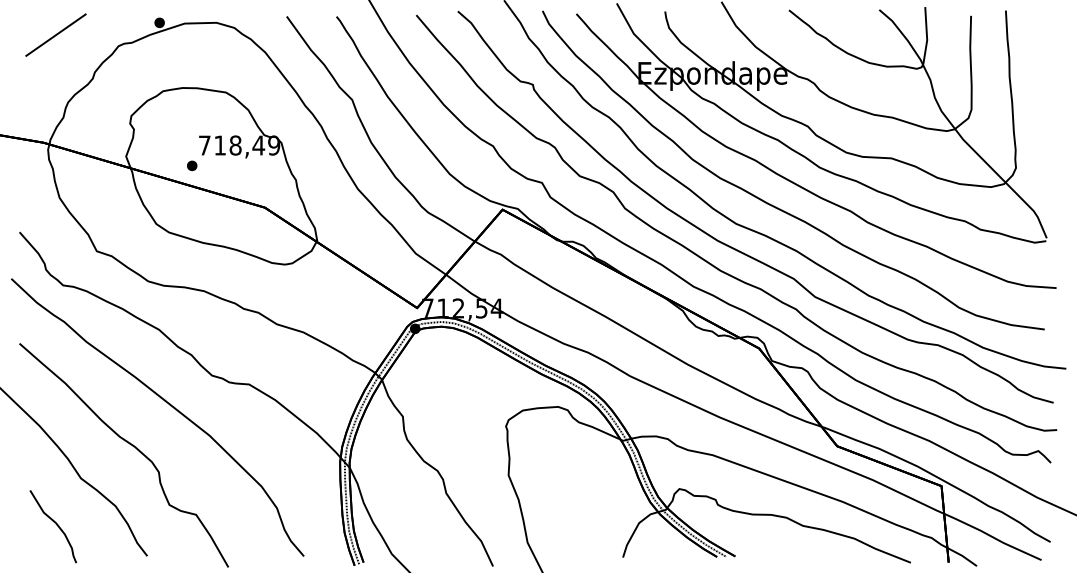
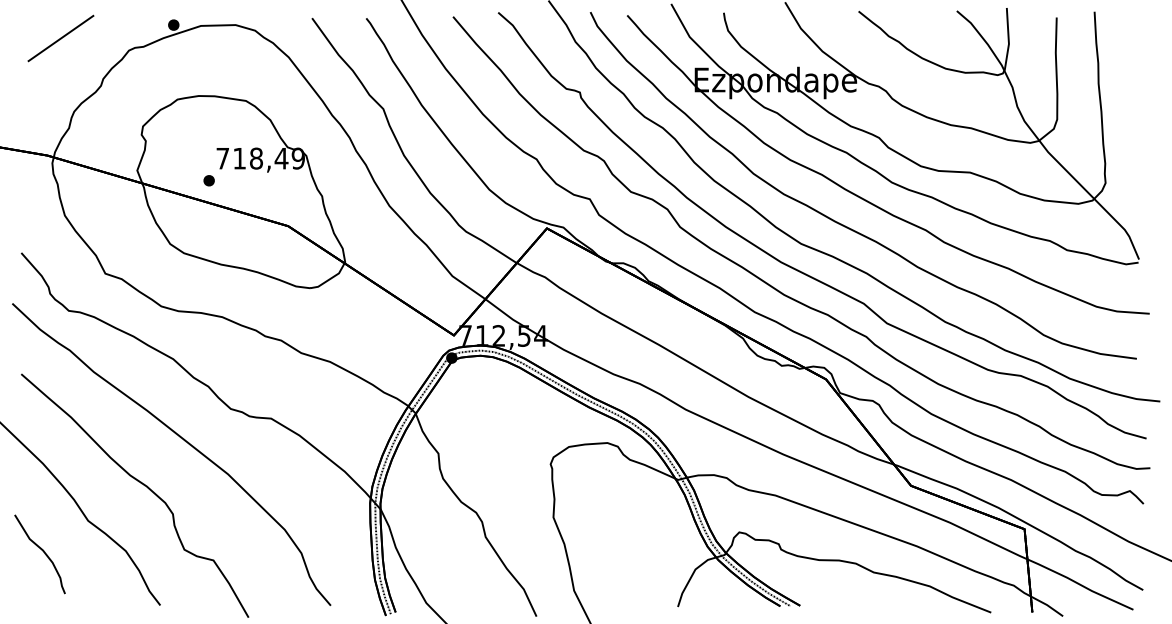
curve: (55, 524) -> (42, 551), moved

